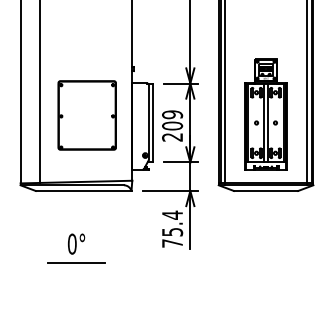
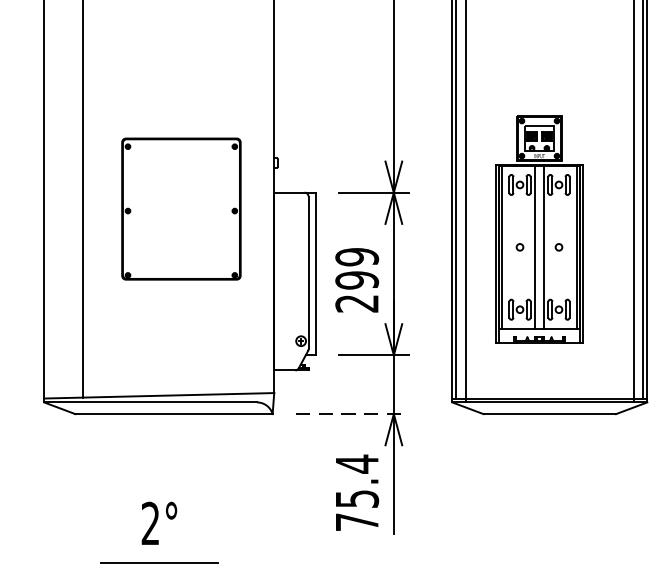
part: (265, 114) -> (538, 229), moved
part: (86, 115) -> (179, 209), moved
text: (172, 125) -> (357, 279), 209 -> 299
line: (170, 190) -> (352, 413), solid -> dashed
text: (71, 243) -> (149, 522), 0° -> 2°

